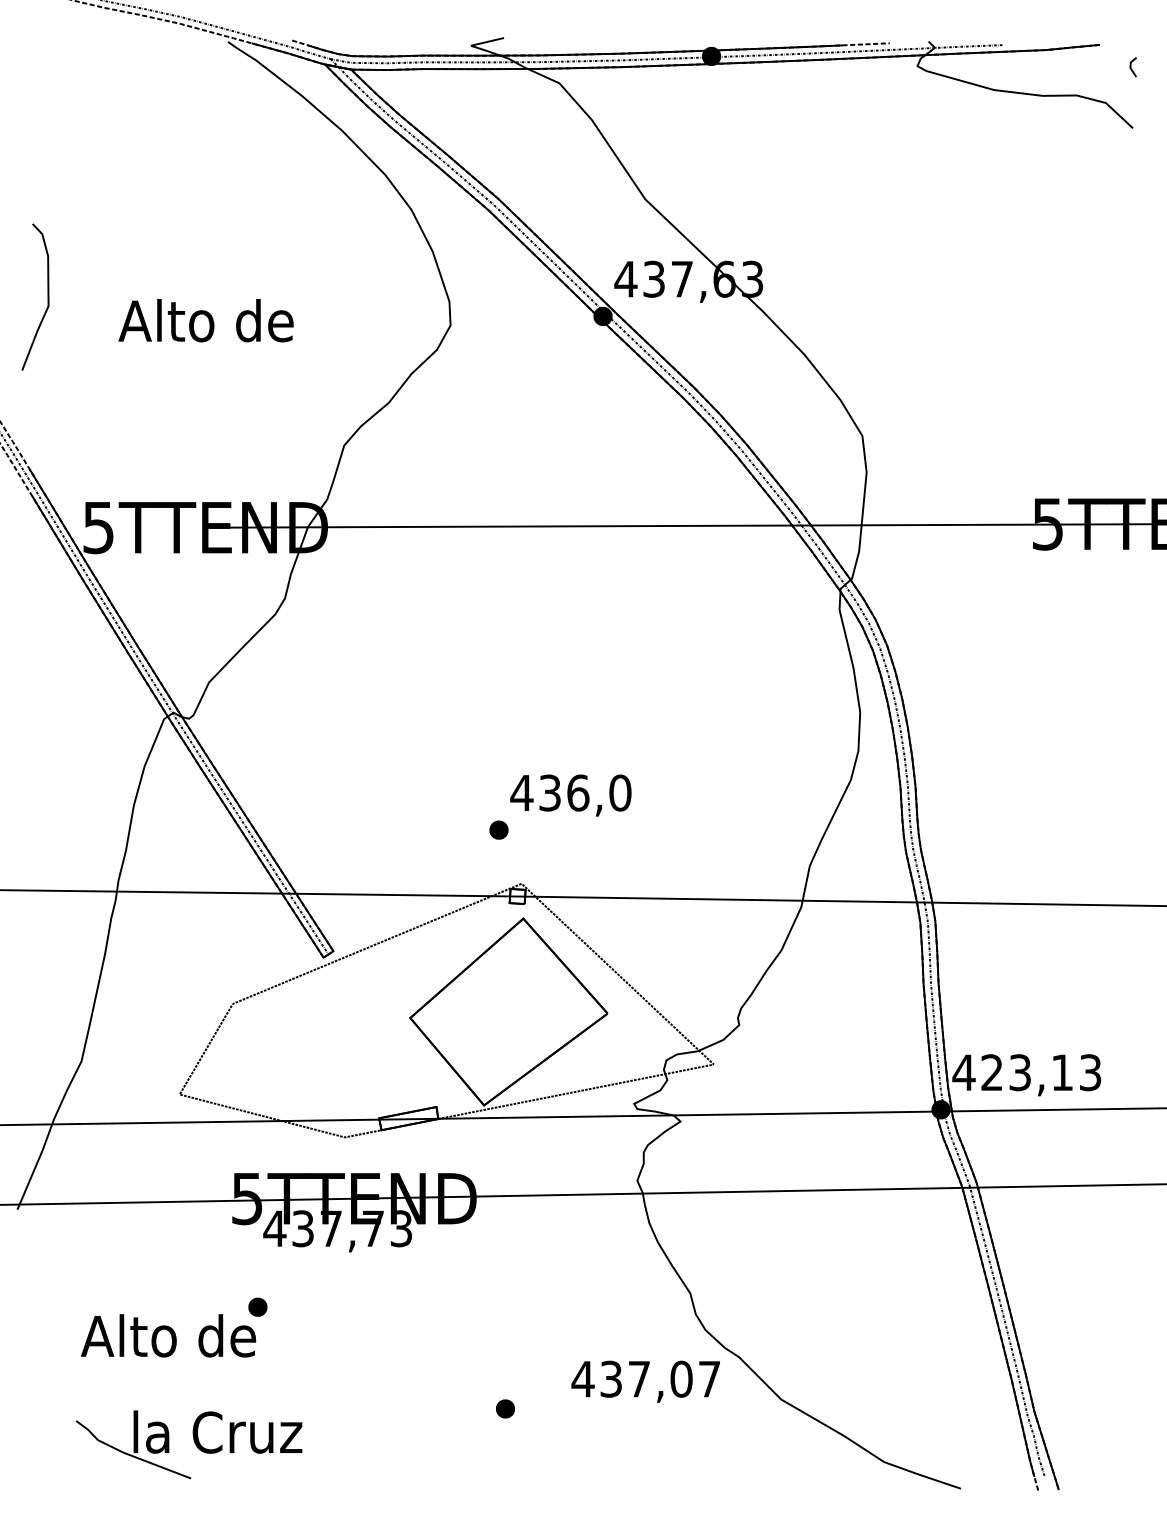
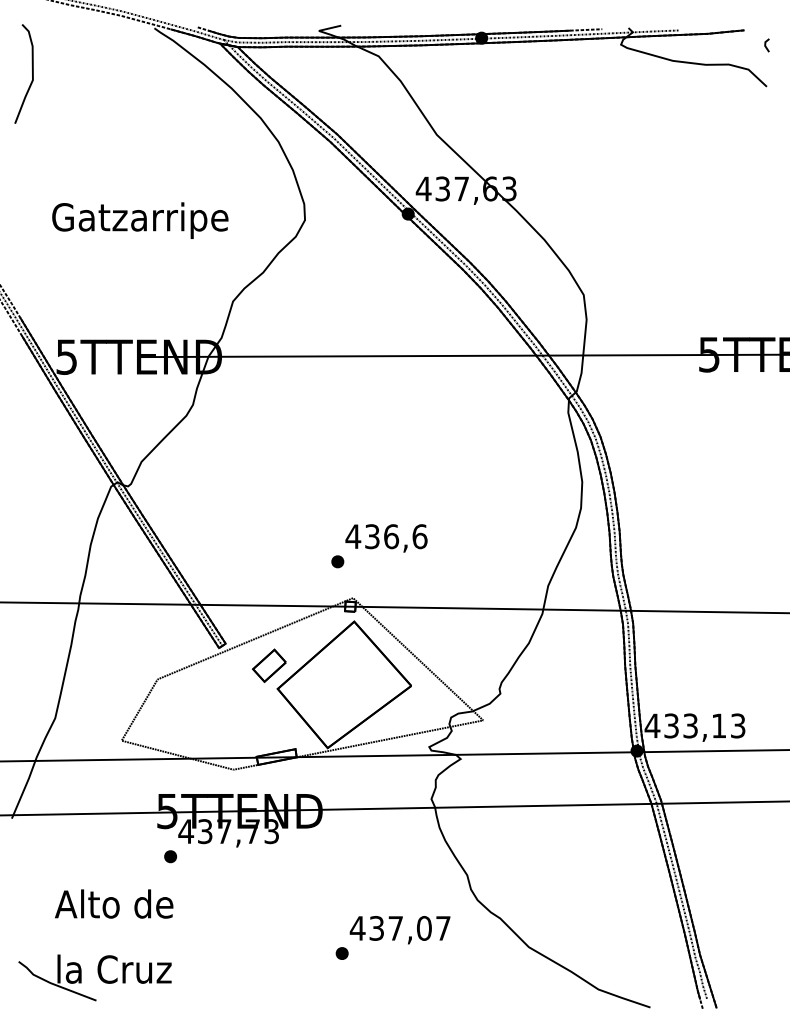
curve: (47, 296) -> (32, 73), moved
text: (207, 325) -> (140, 220), Alto de -> Gatzarripe
text: (619, 792) -> (419, 536), 436,0 -> 436,6
part: (398, 983) -> (269, 665), added
text: (992, 1072) -> (671, 725), 423,13 -> 433,13
part: (257, 1306) -> (170, 856), moved
text: (644, 1382) -> (399, 930), moved
part: (188, 1444) -> (94, 977), moved

